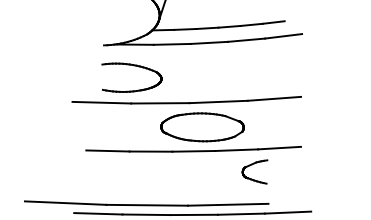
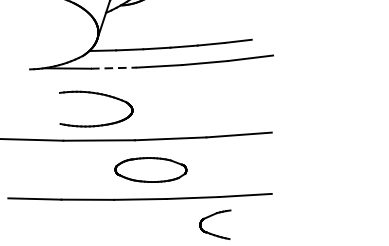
line: (172, 44) -> (114, 68), solid -> dashed
part: (133, 66) -> (98, 95), moved
part: (202, 127) -> (150, 170), size x0.7

